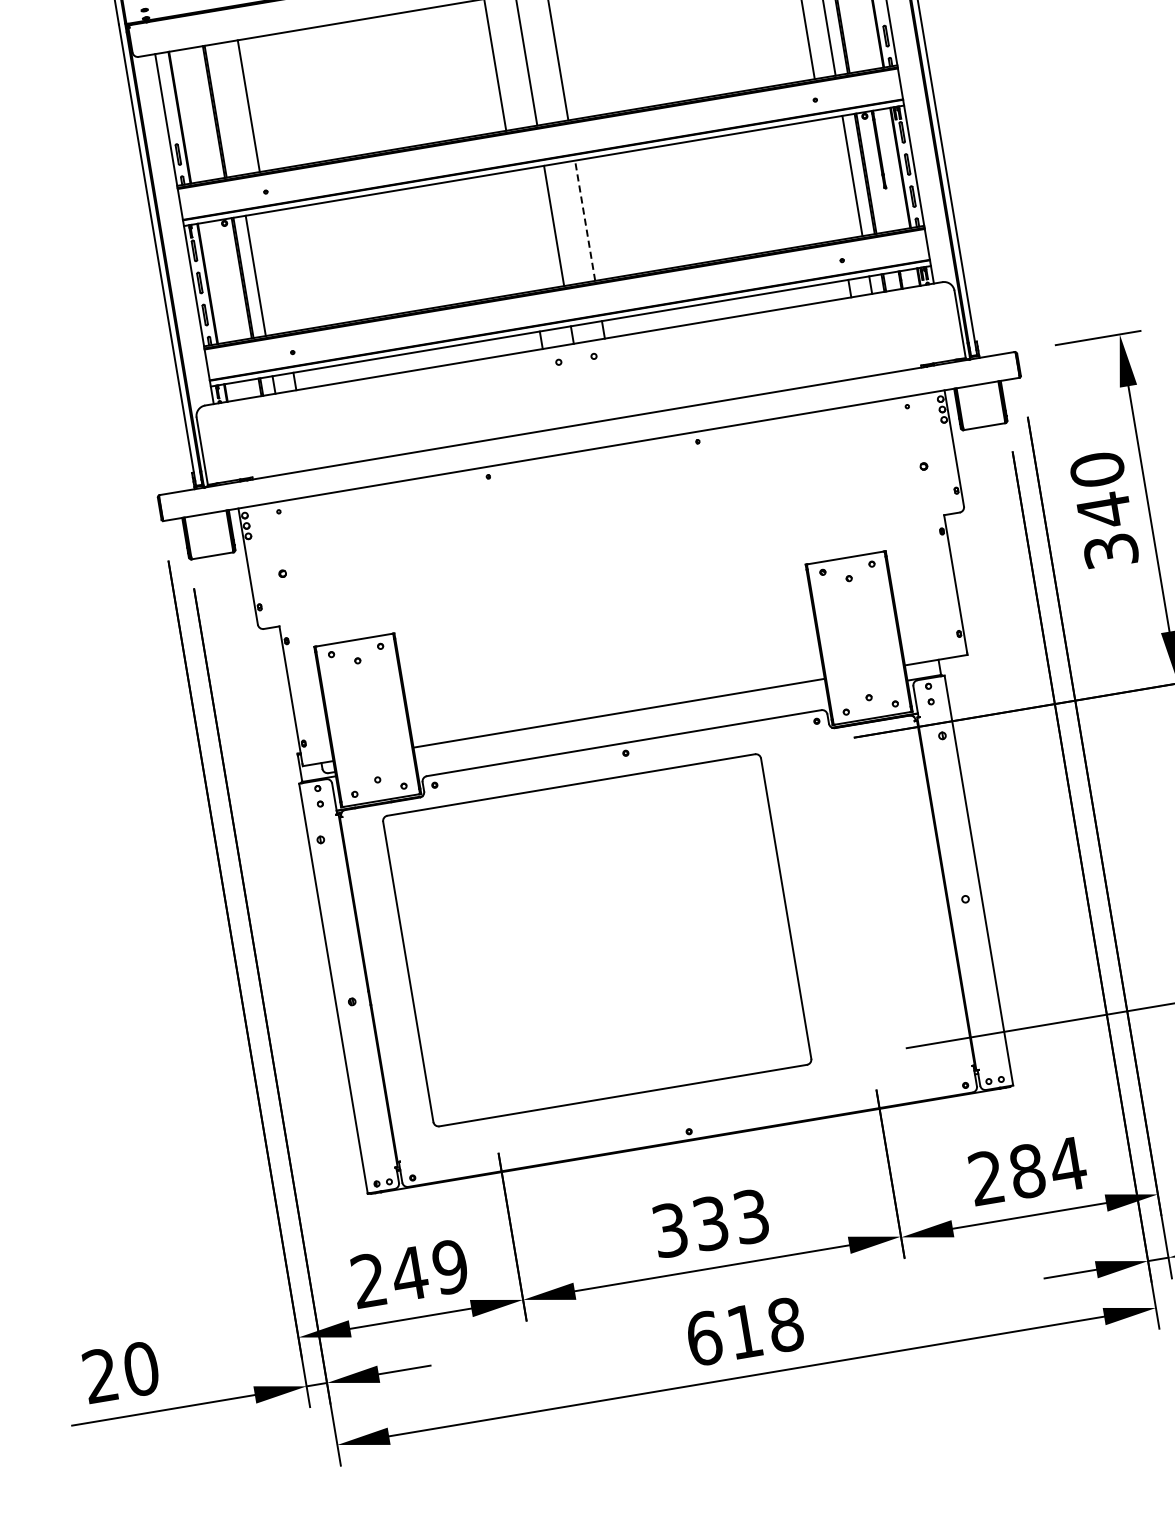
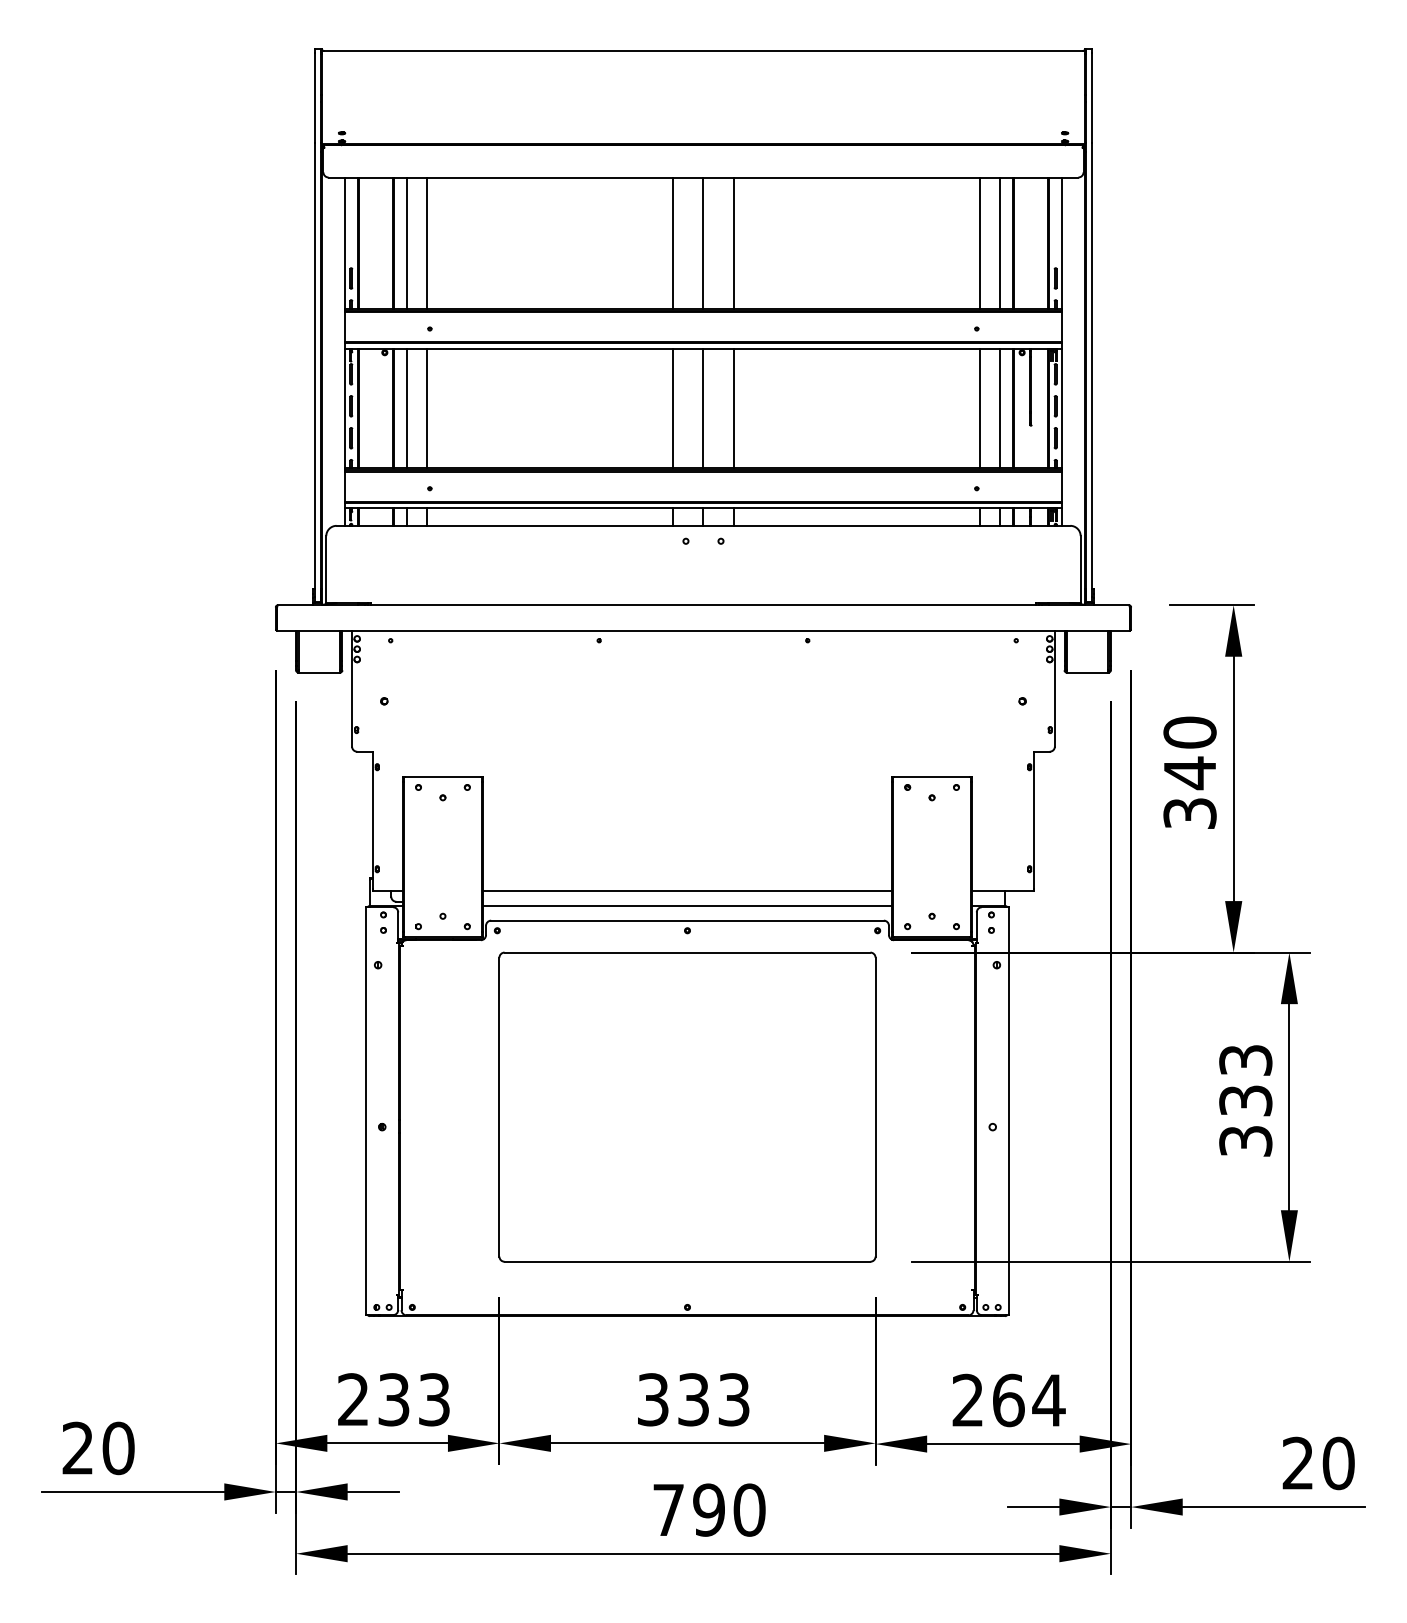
line: (227, 109) -> (406, 242), added
line: (831, 179) -> (979, 408), added
line: (585, 220) -> (734, 408), dashed -> solid
line: (522, 231) -> (672, 408), added
line: (276, 272) -> (427, 408), added
line: (621, 728) -> (687, 906), added
part: (597, 939) -> (687, 1106), moved
text: (1027, 1171) -> (1008, 1400), 284 -> 264
text: (429, 1270) -> (413, 1399), 249 -> 233
text: (745, 1331) -> (709, 1509), 618 -> 790

